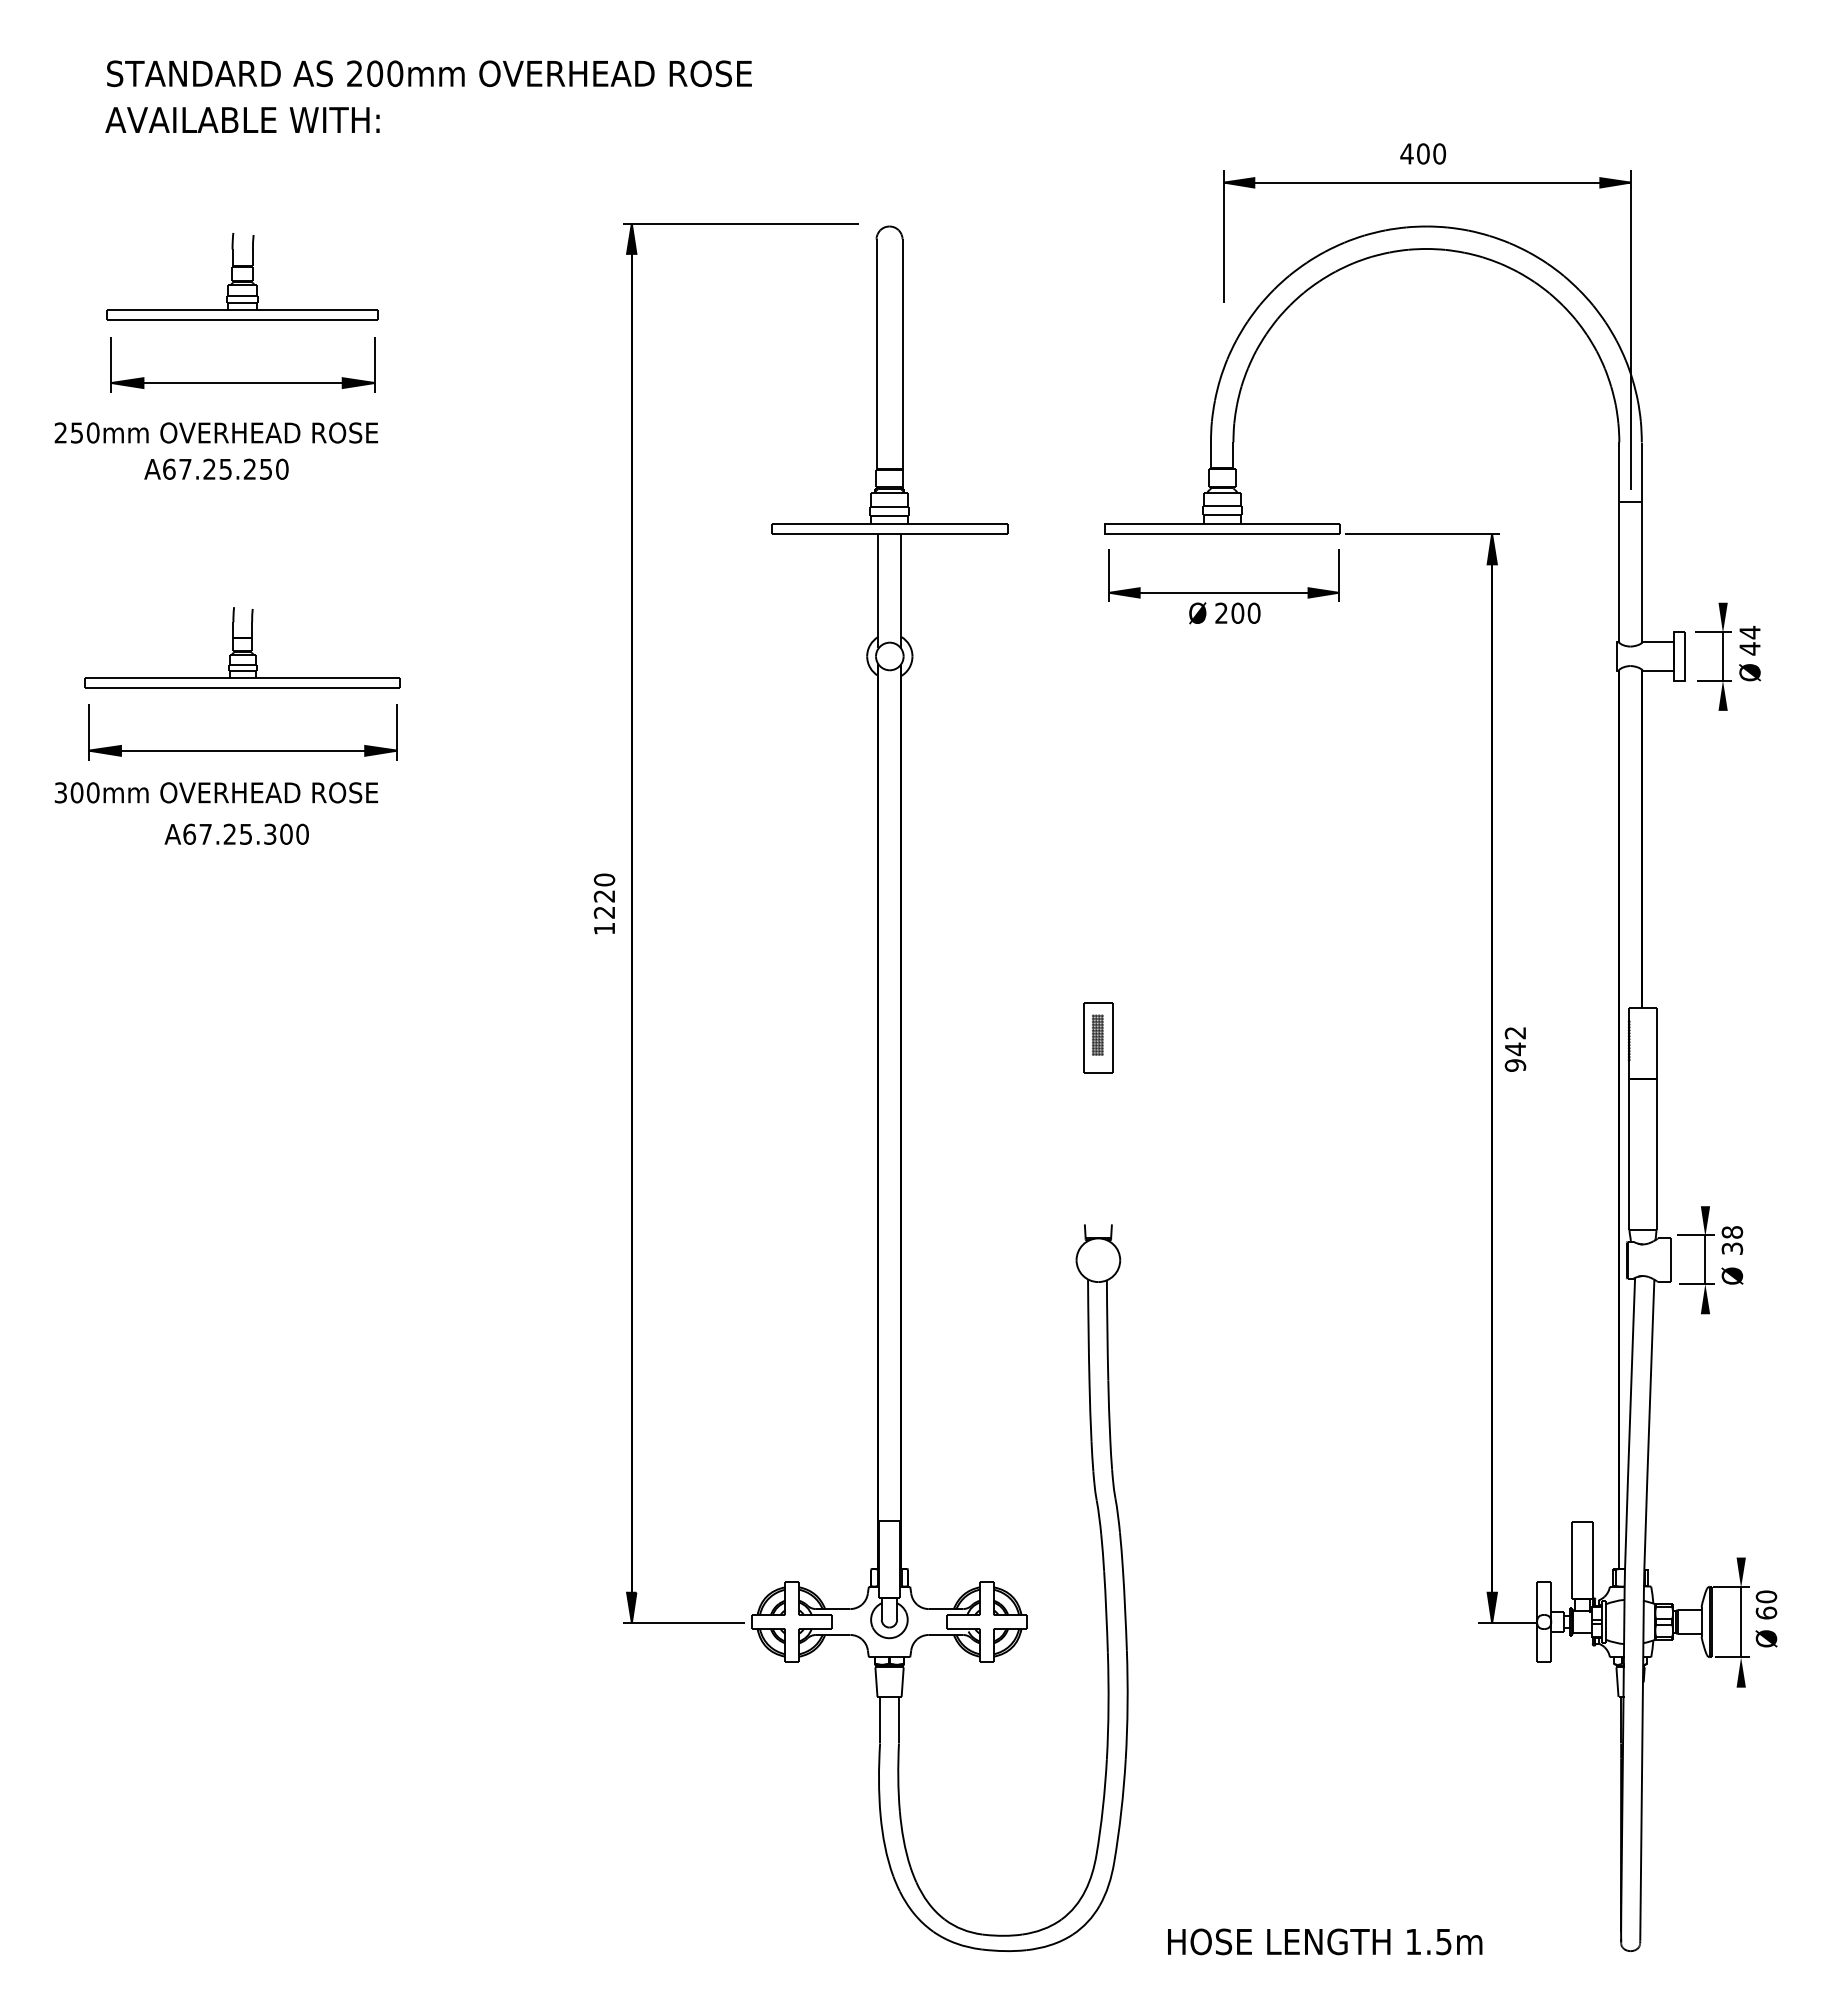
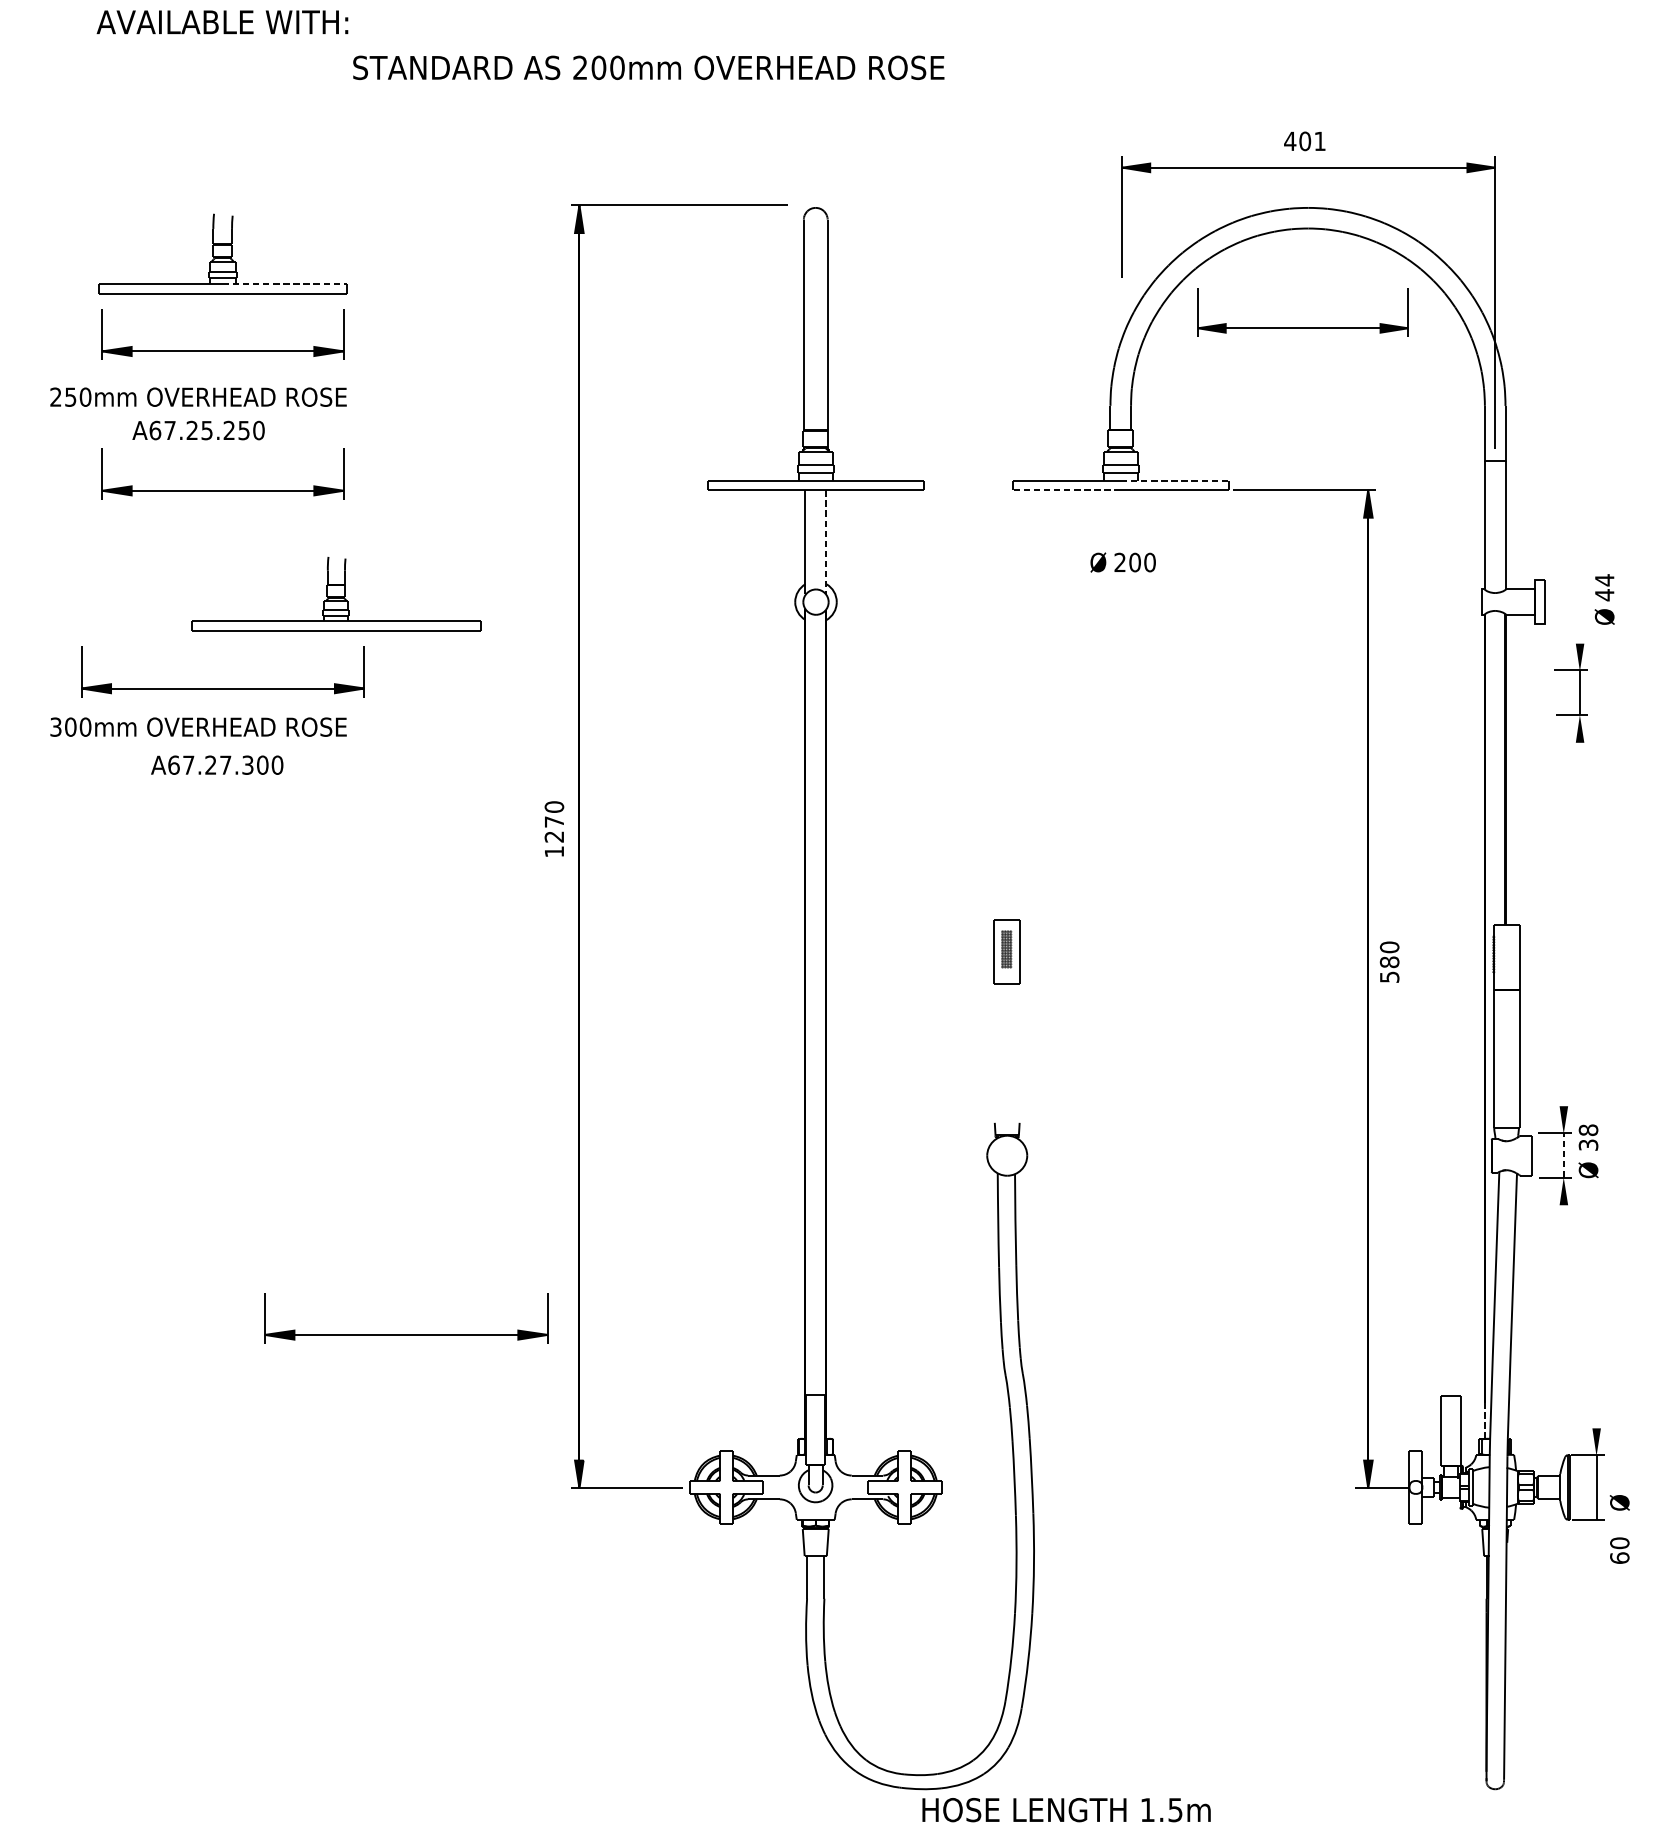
text: (429, 73) -> (648, 67), moved
text: (242, 119) -> (222, 21), moved
text: (1439, 153) -> (1319, 140), 400 -> 401
line: (310, 309) -> (284, 284), solid -> dashed
line: (1281, 524) -> (1175, 481), solid -> dashed
part: (242, 534) -> (222, 490), added
line: (1163, 534) -> (1066, 490), solid -> dashed
line: (900, 591) -> (825, 542), solid -> dashed
part: (1223, 592) -> (1302, 328), moved
part: (242, 647) -> (336, 593), moved
part: (1722, 656) -> (1579, 692), moved
text: (245, 834) -> (225, 765), A67.25.300 -> A67.27.300
text: (603, 896) -> (553, 822), 1220 -> 1270
text: (1515, 1048) -> (1389, 961), 942 -> 580
line: (1705, 1259) -> (1563, 1155), solid -> dashed
part: (442, 1455) -> (405, 1334), added
line: (1619, 1549) -> (1485, 1420), solid -> dashed
text: (1766, 1604) -> (1619, 1550), moved
fill: (1740, 1672) -> (1595, 1533), removed
text: (1325, 1941) -> (1066, 1809), moved

